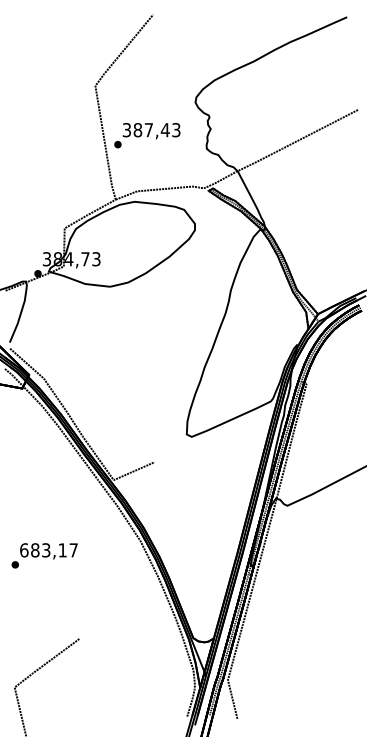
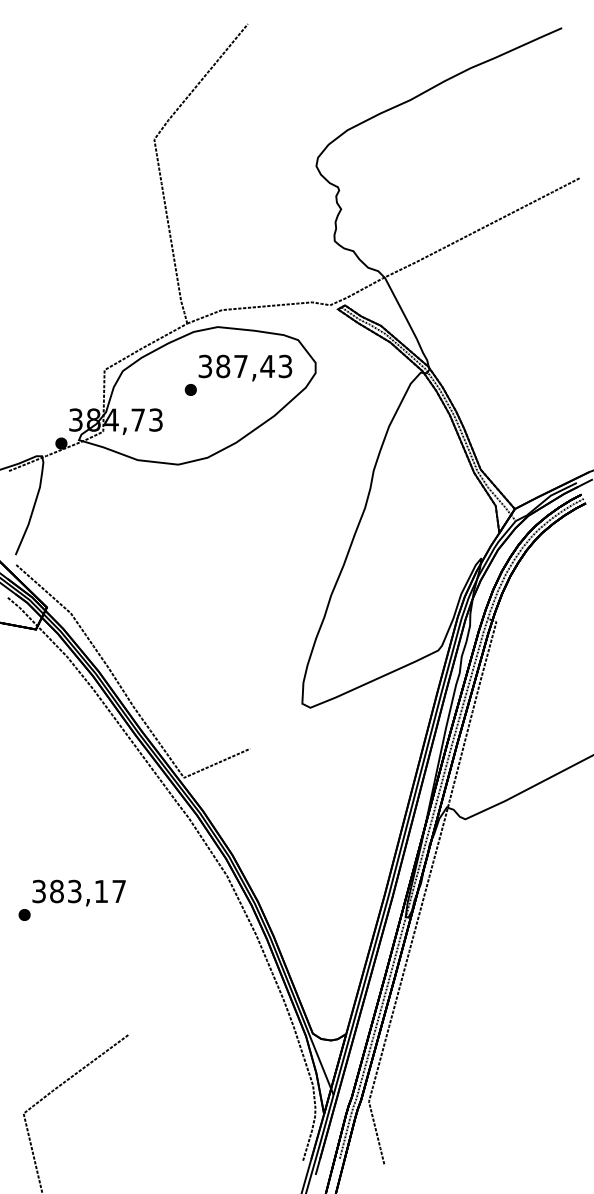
text: (147, 135) -> (238, 375), moved
text: (24, 550) -> (39, 891), 683,17 -> 383,17

